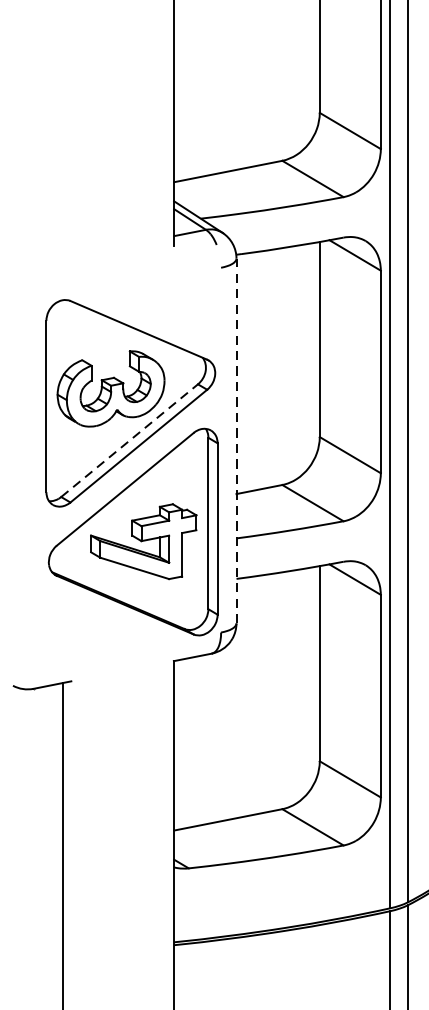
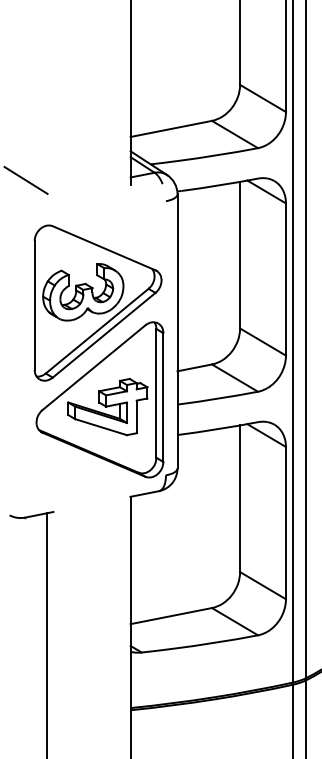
line: (34, 240) -> (25, 180), added
line: (236, 439) -> (177, 330), dashed -> solid
line: (129, 441) -> (97, 331), dashed -> solid

